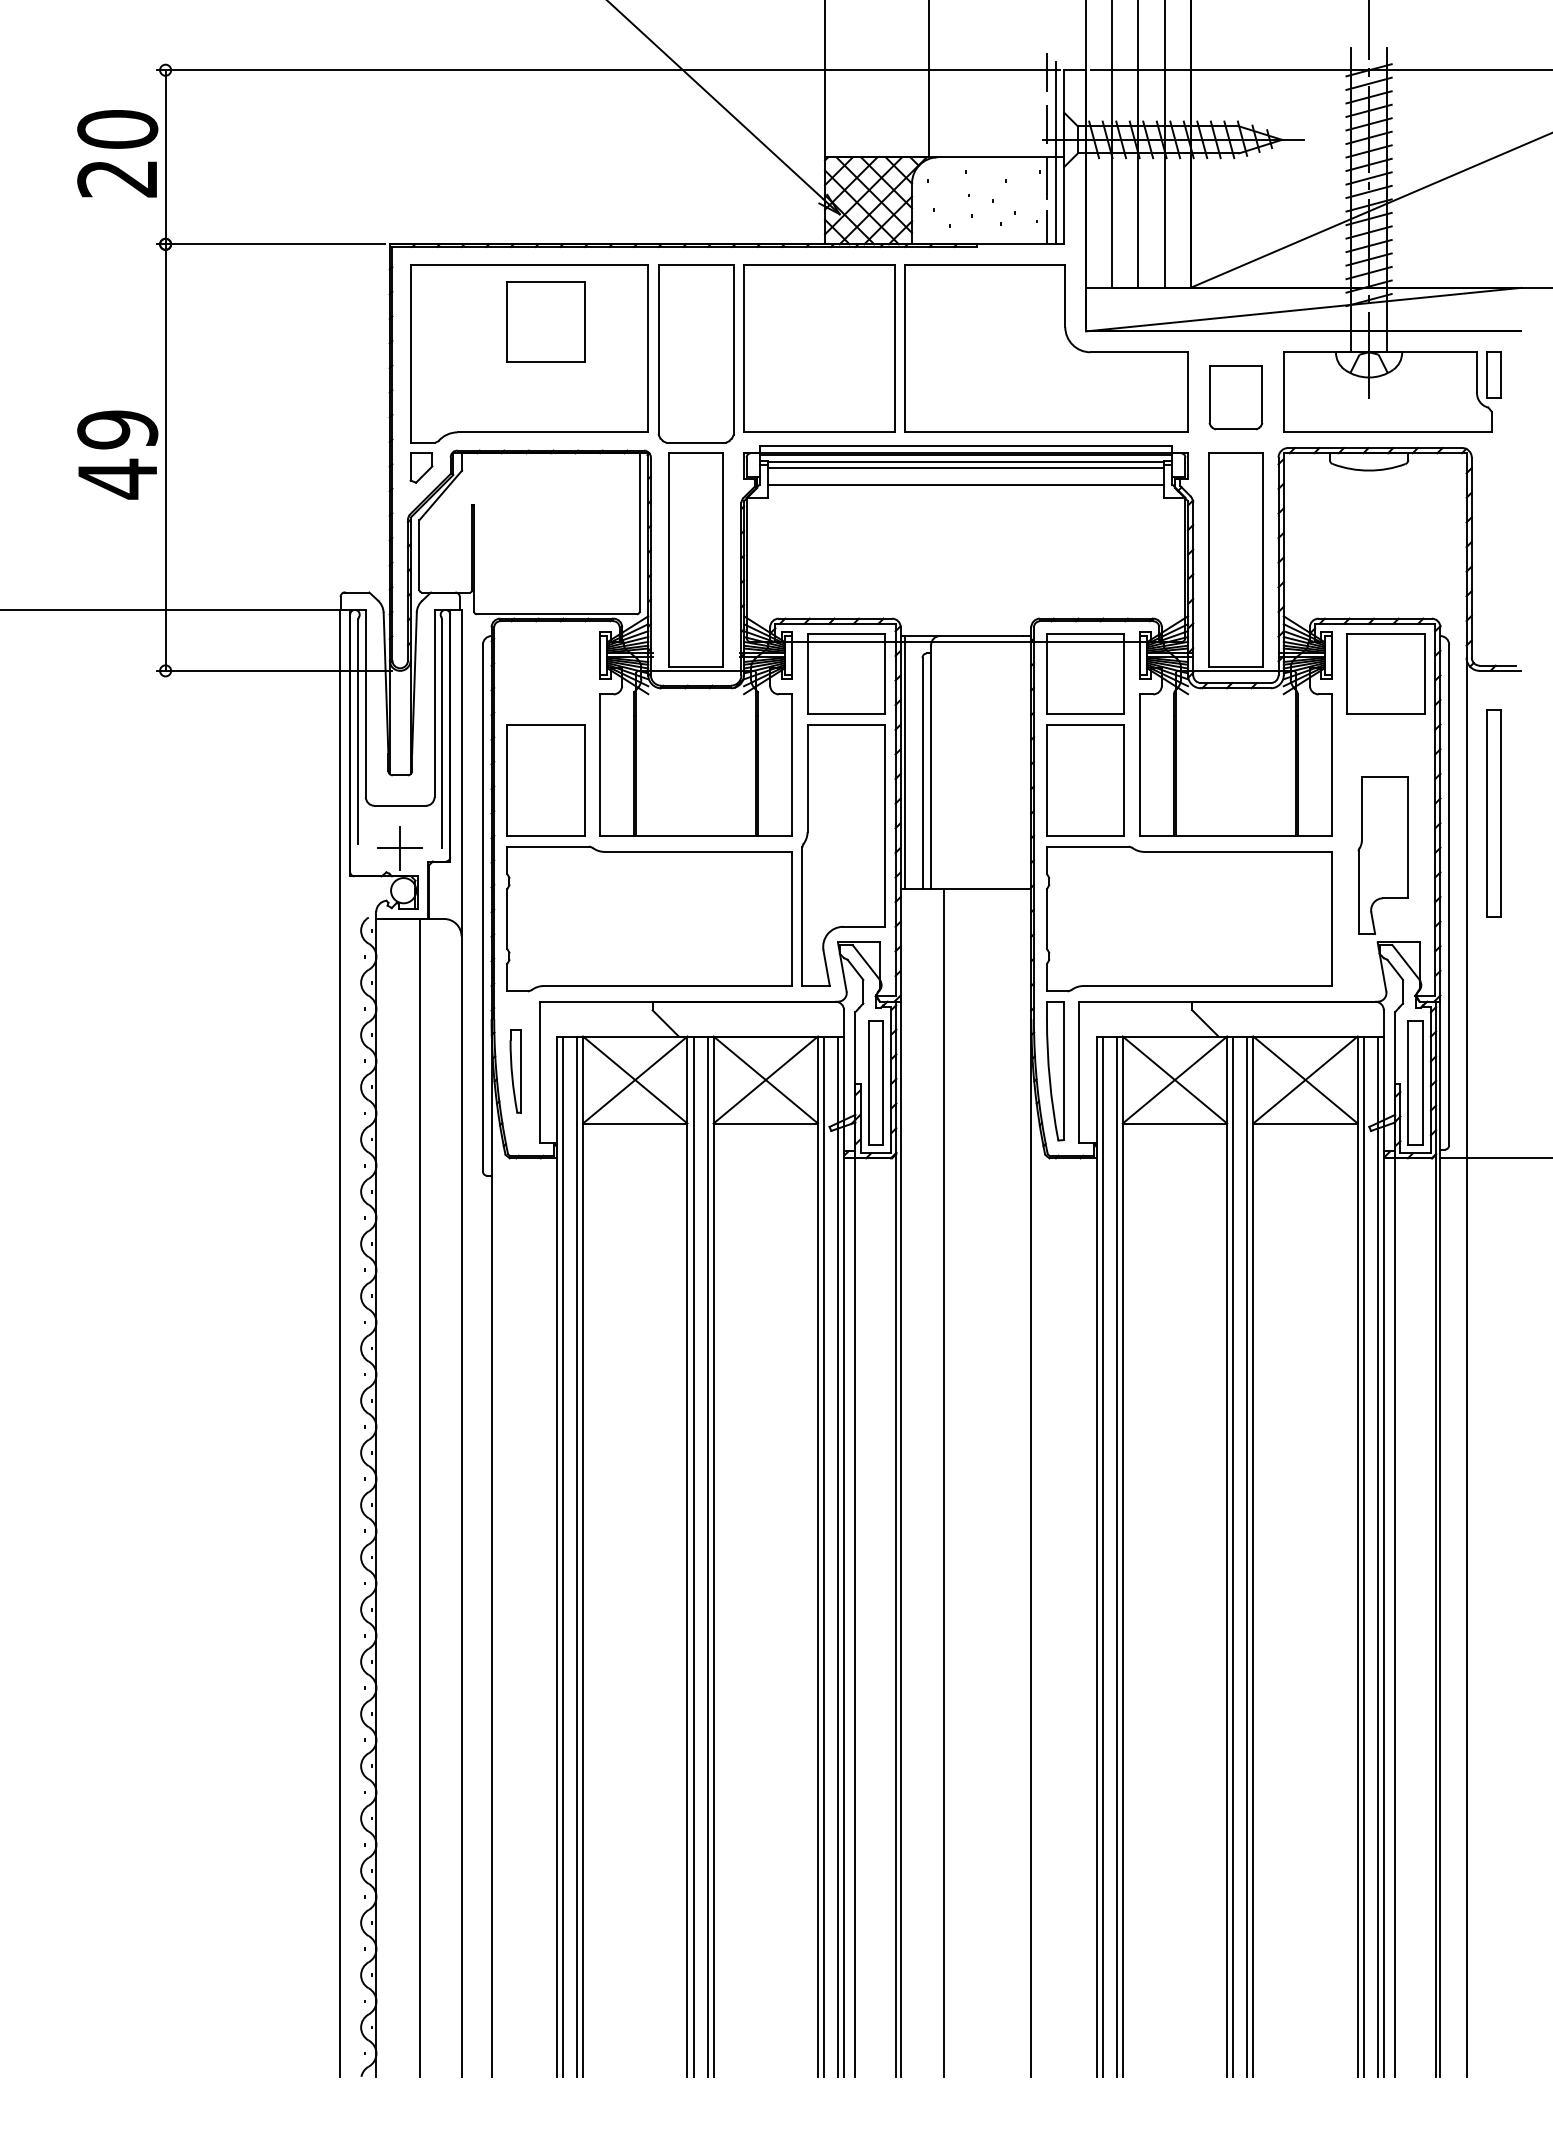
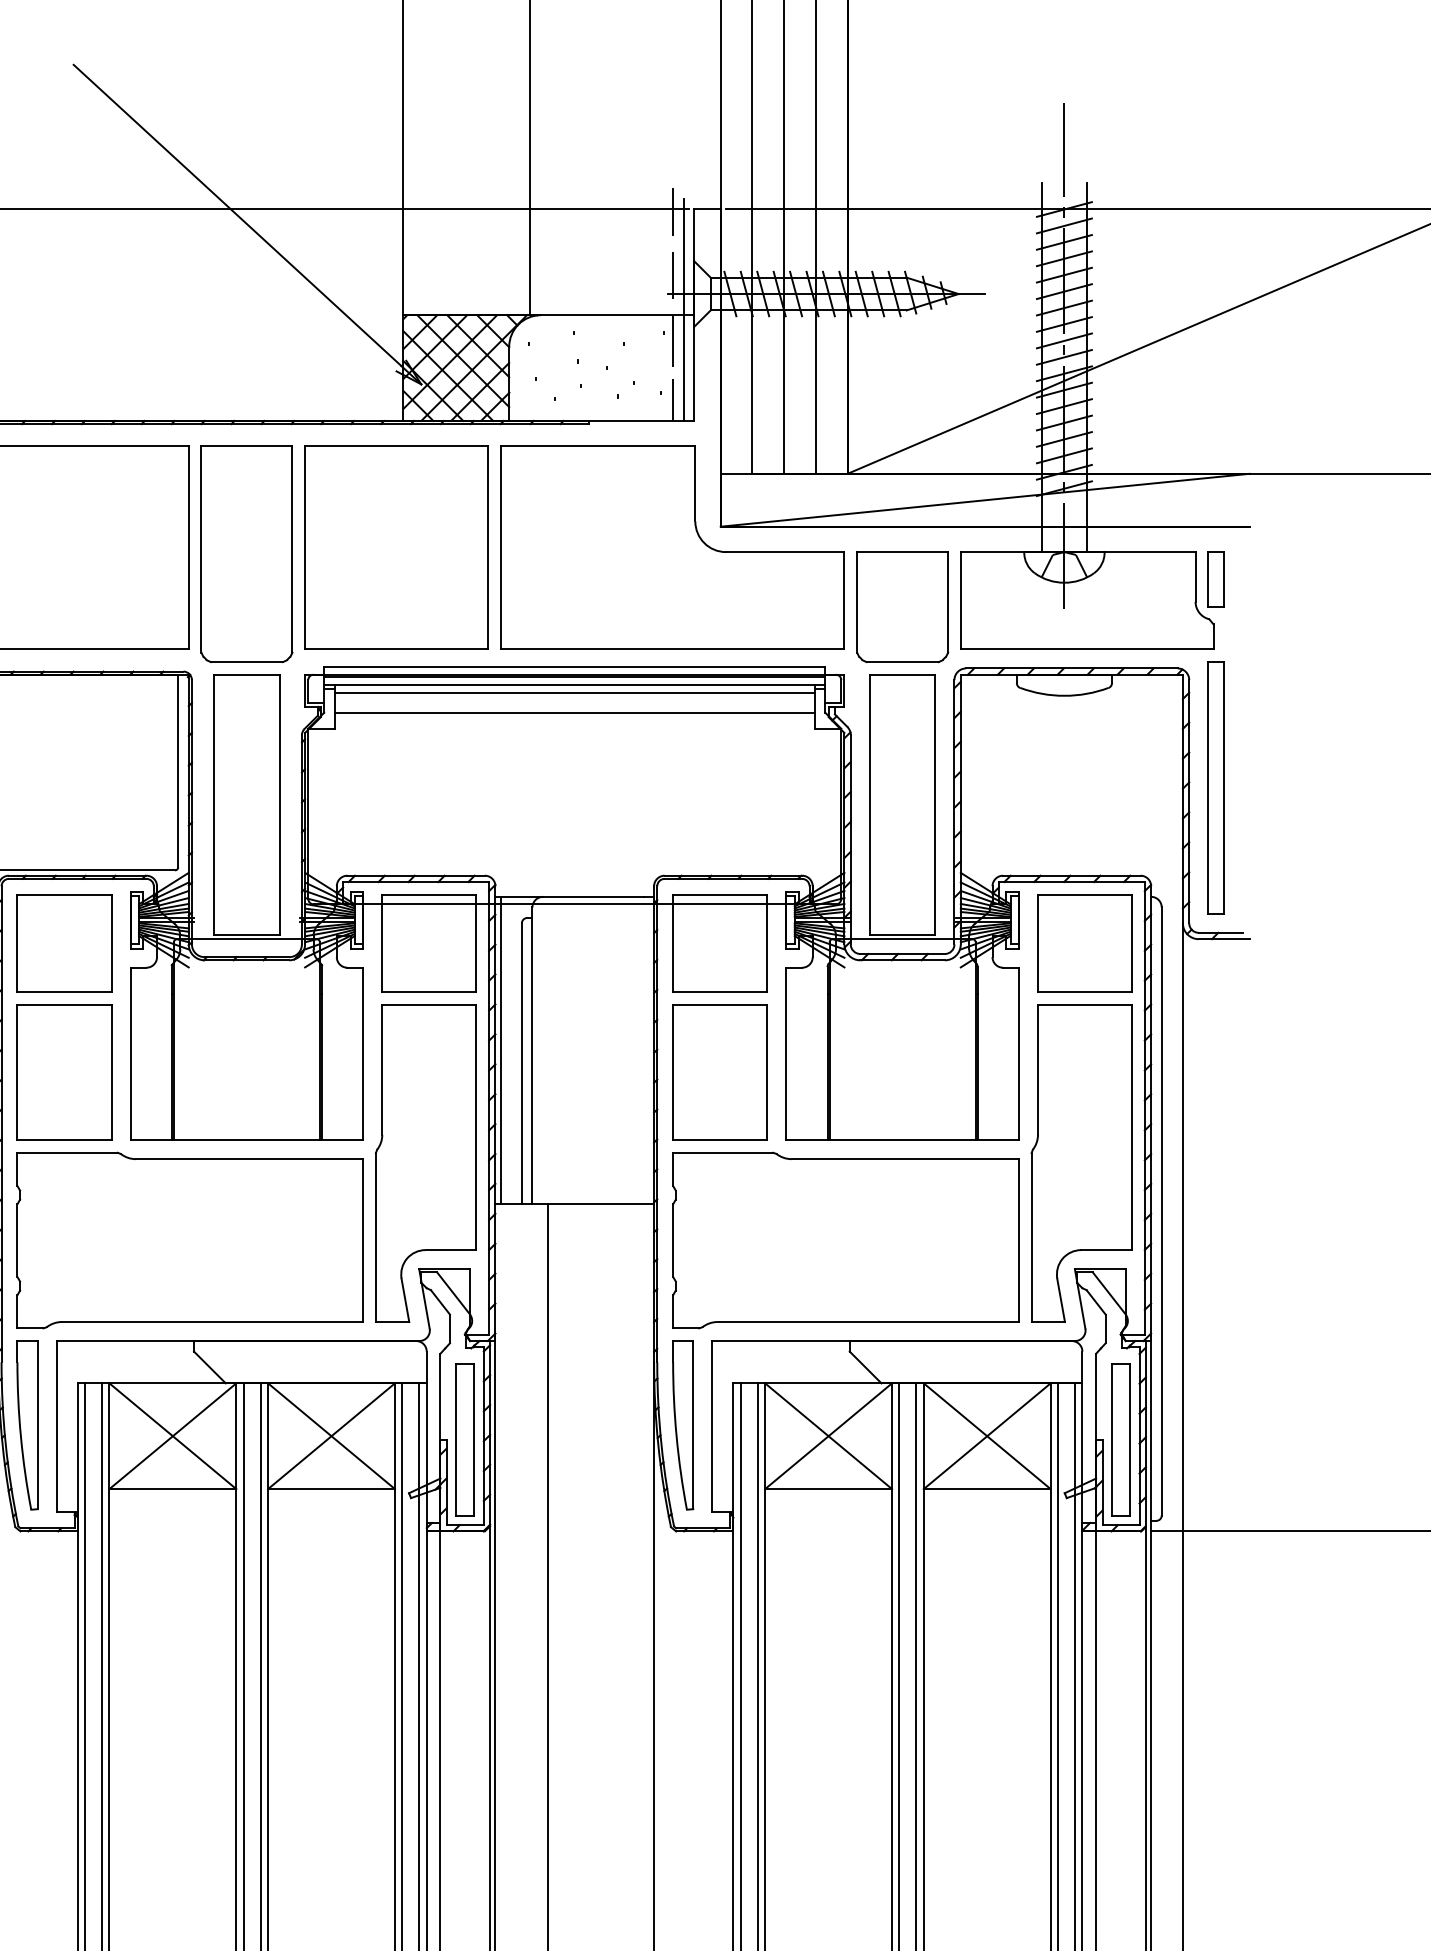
part: (545, 321) -> (63, 942), moved
part: (1235, 397) -> (902, 607), size x1.43
part: (1493, 813) -> (1215, 788), moved
part: (1383, 855) -> (1081, 1163), size x1.67
part: (515, 1071) -> (27, 1425), size x1.67

